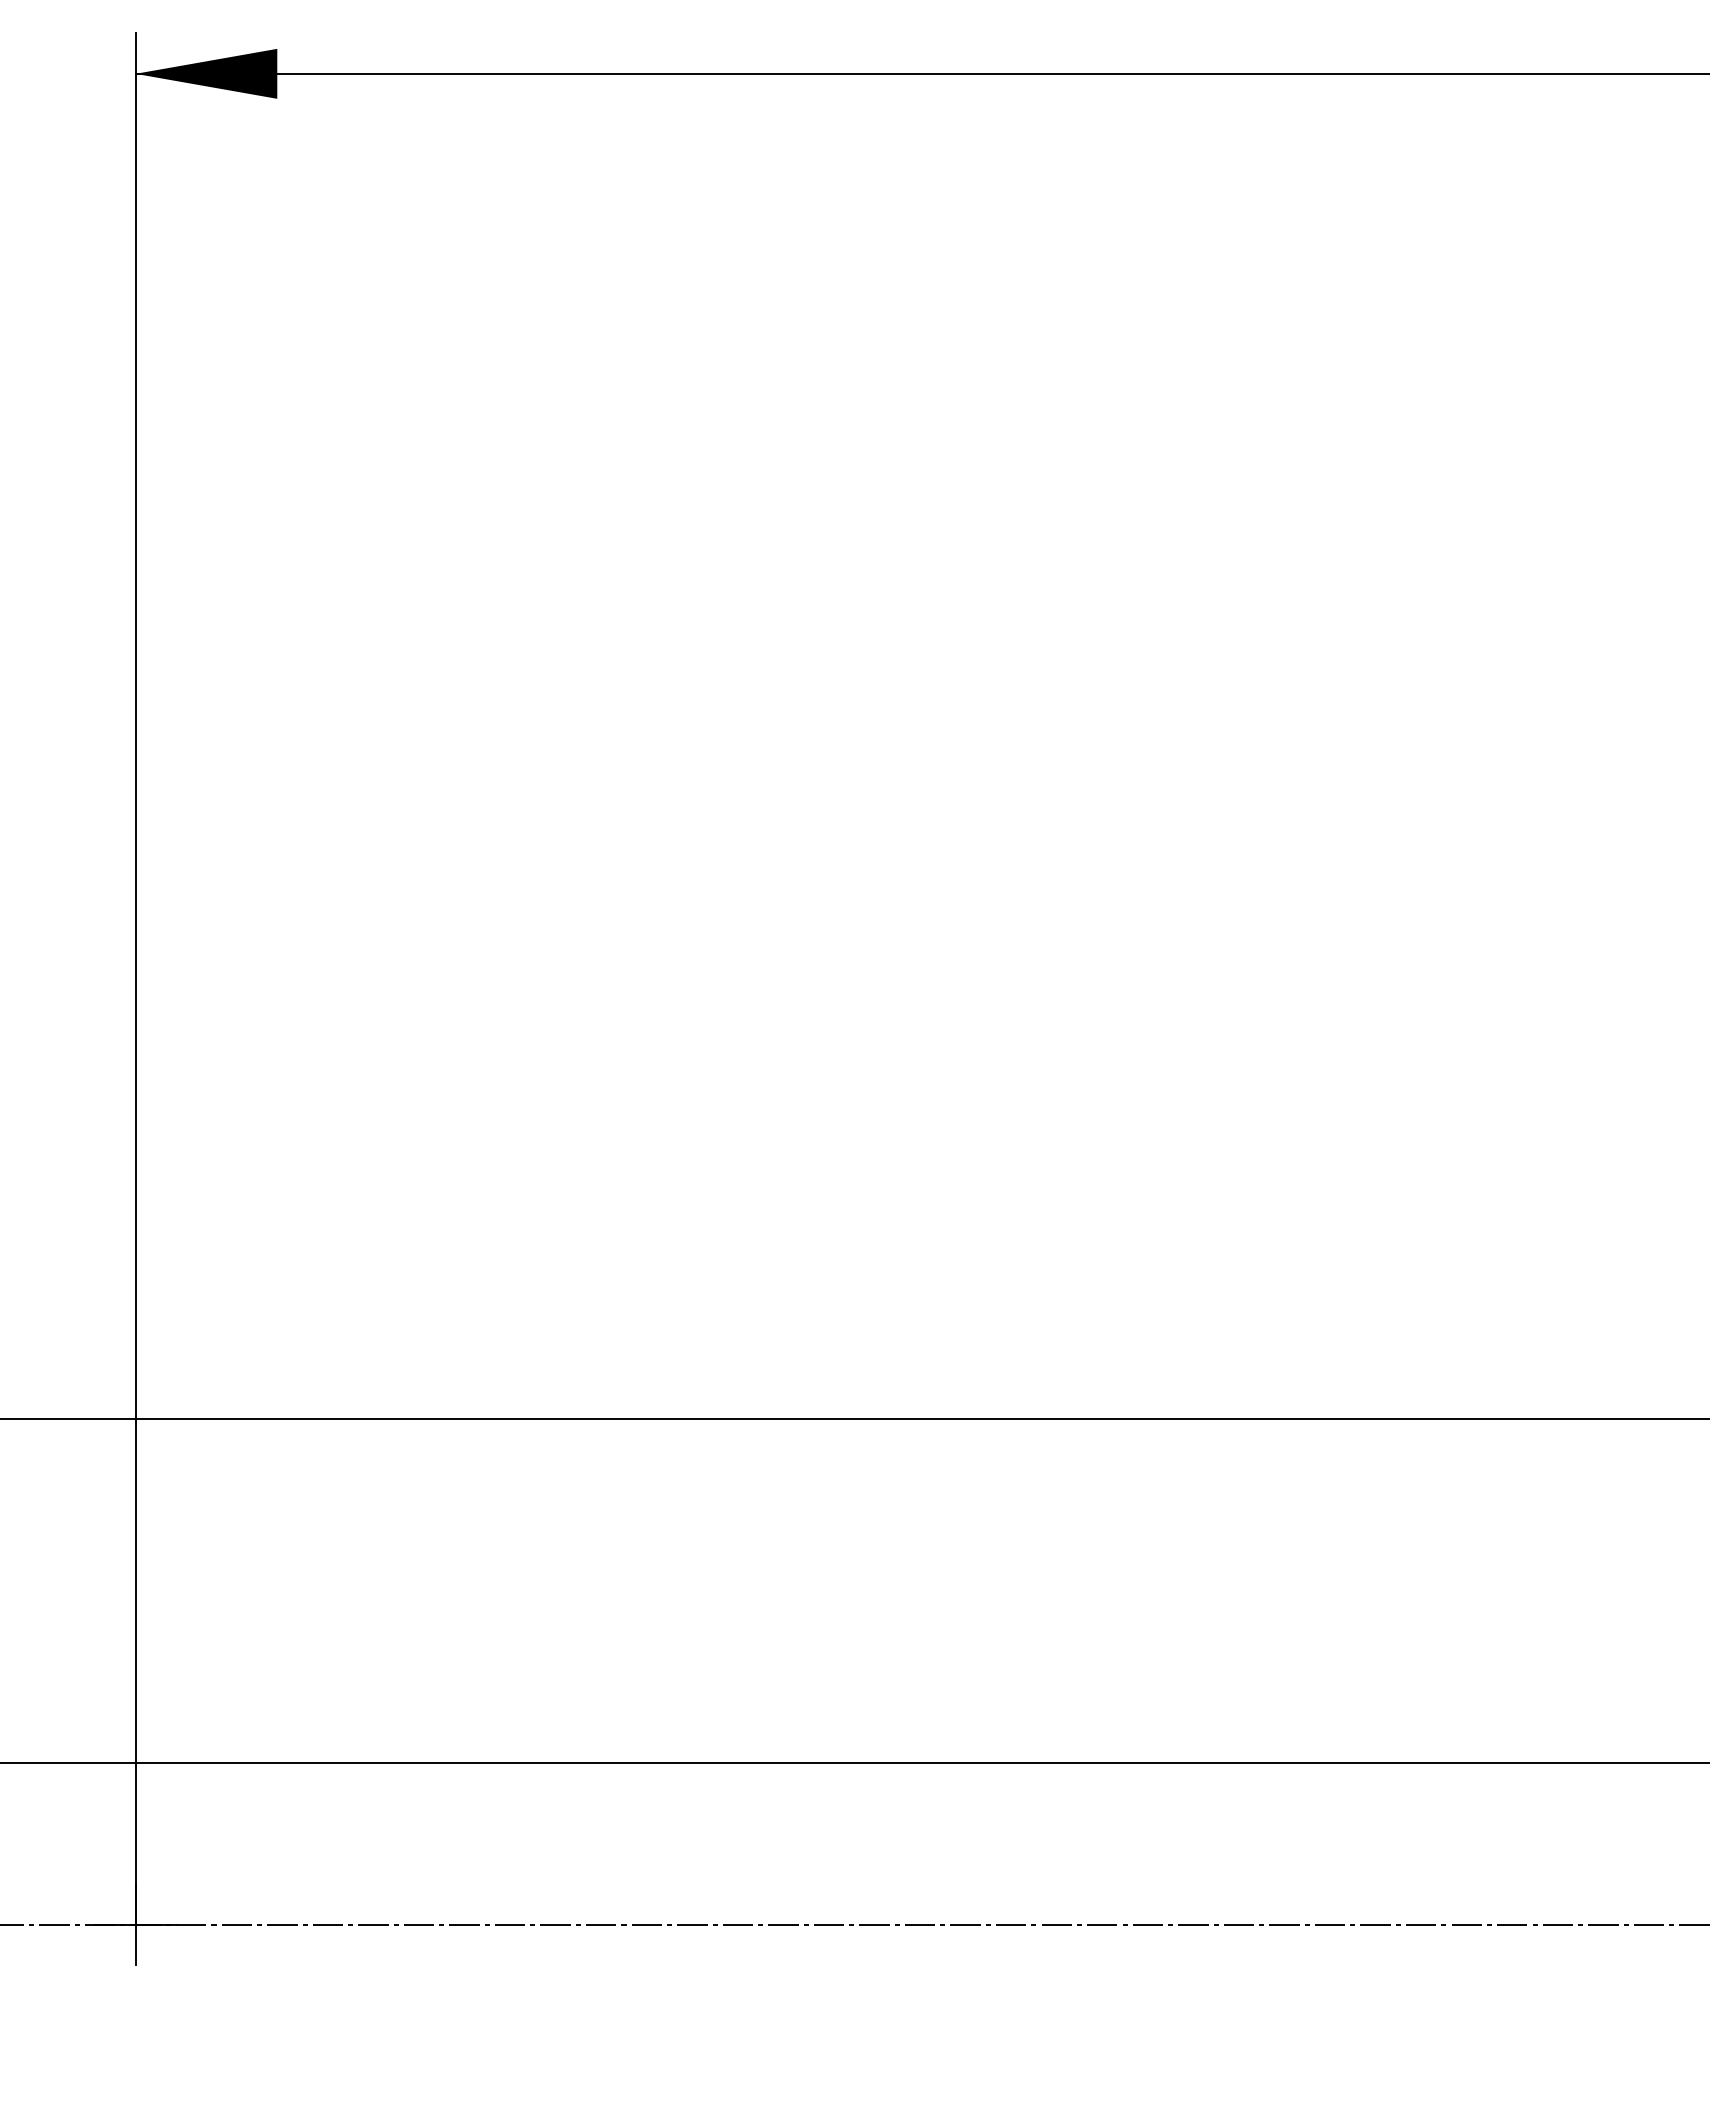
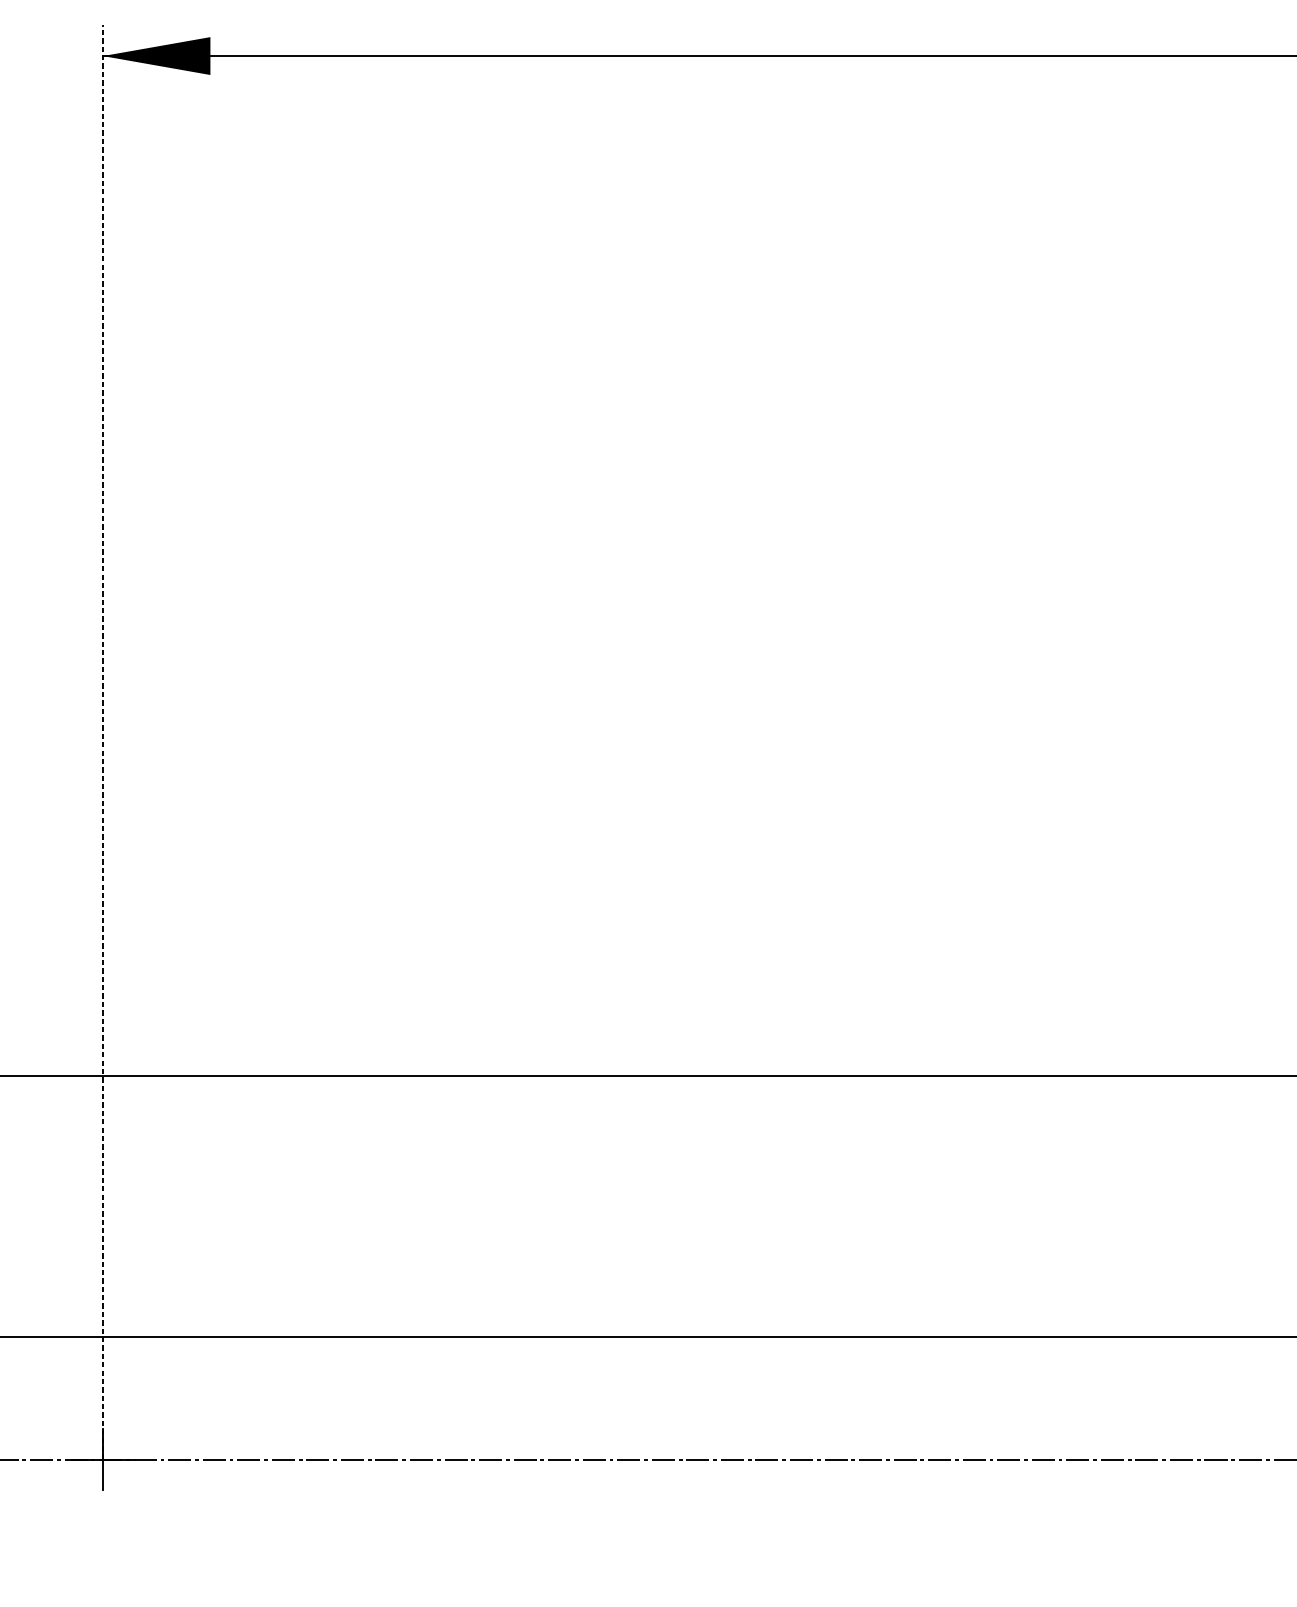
line: (135, 979) -> (102, 742), solid -> dashed

